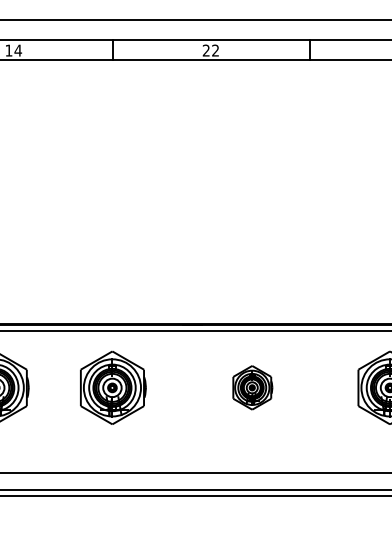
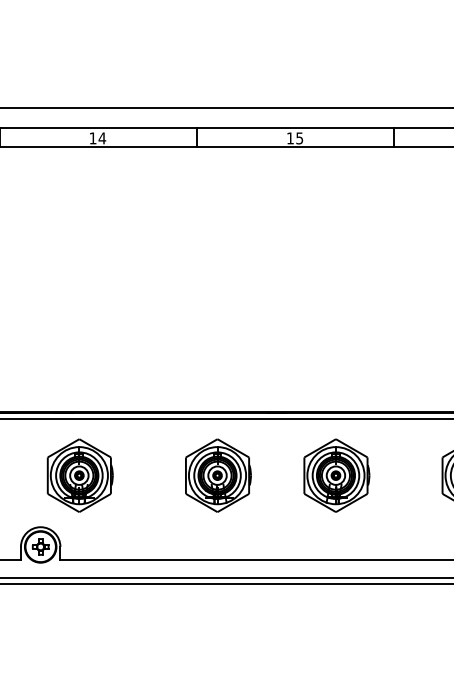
text: (211, 50) -> (295, 138), 22 -> 15
part: (113, 387) -> (218, 475), moved
part: (252, 387) -> (336, 475), size x1.67

